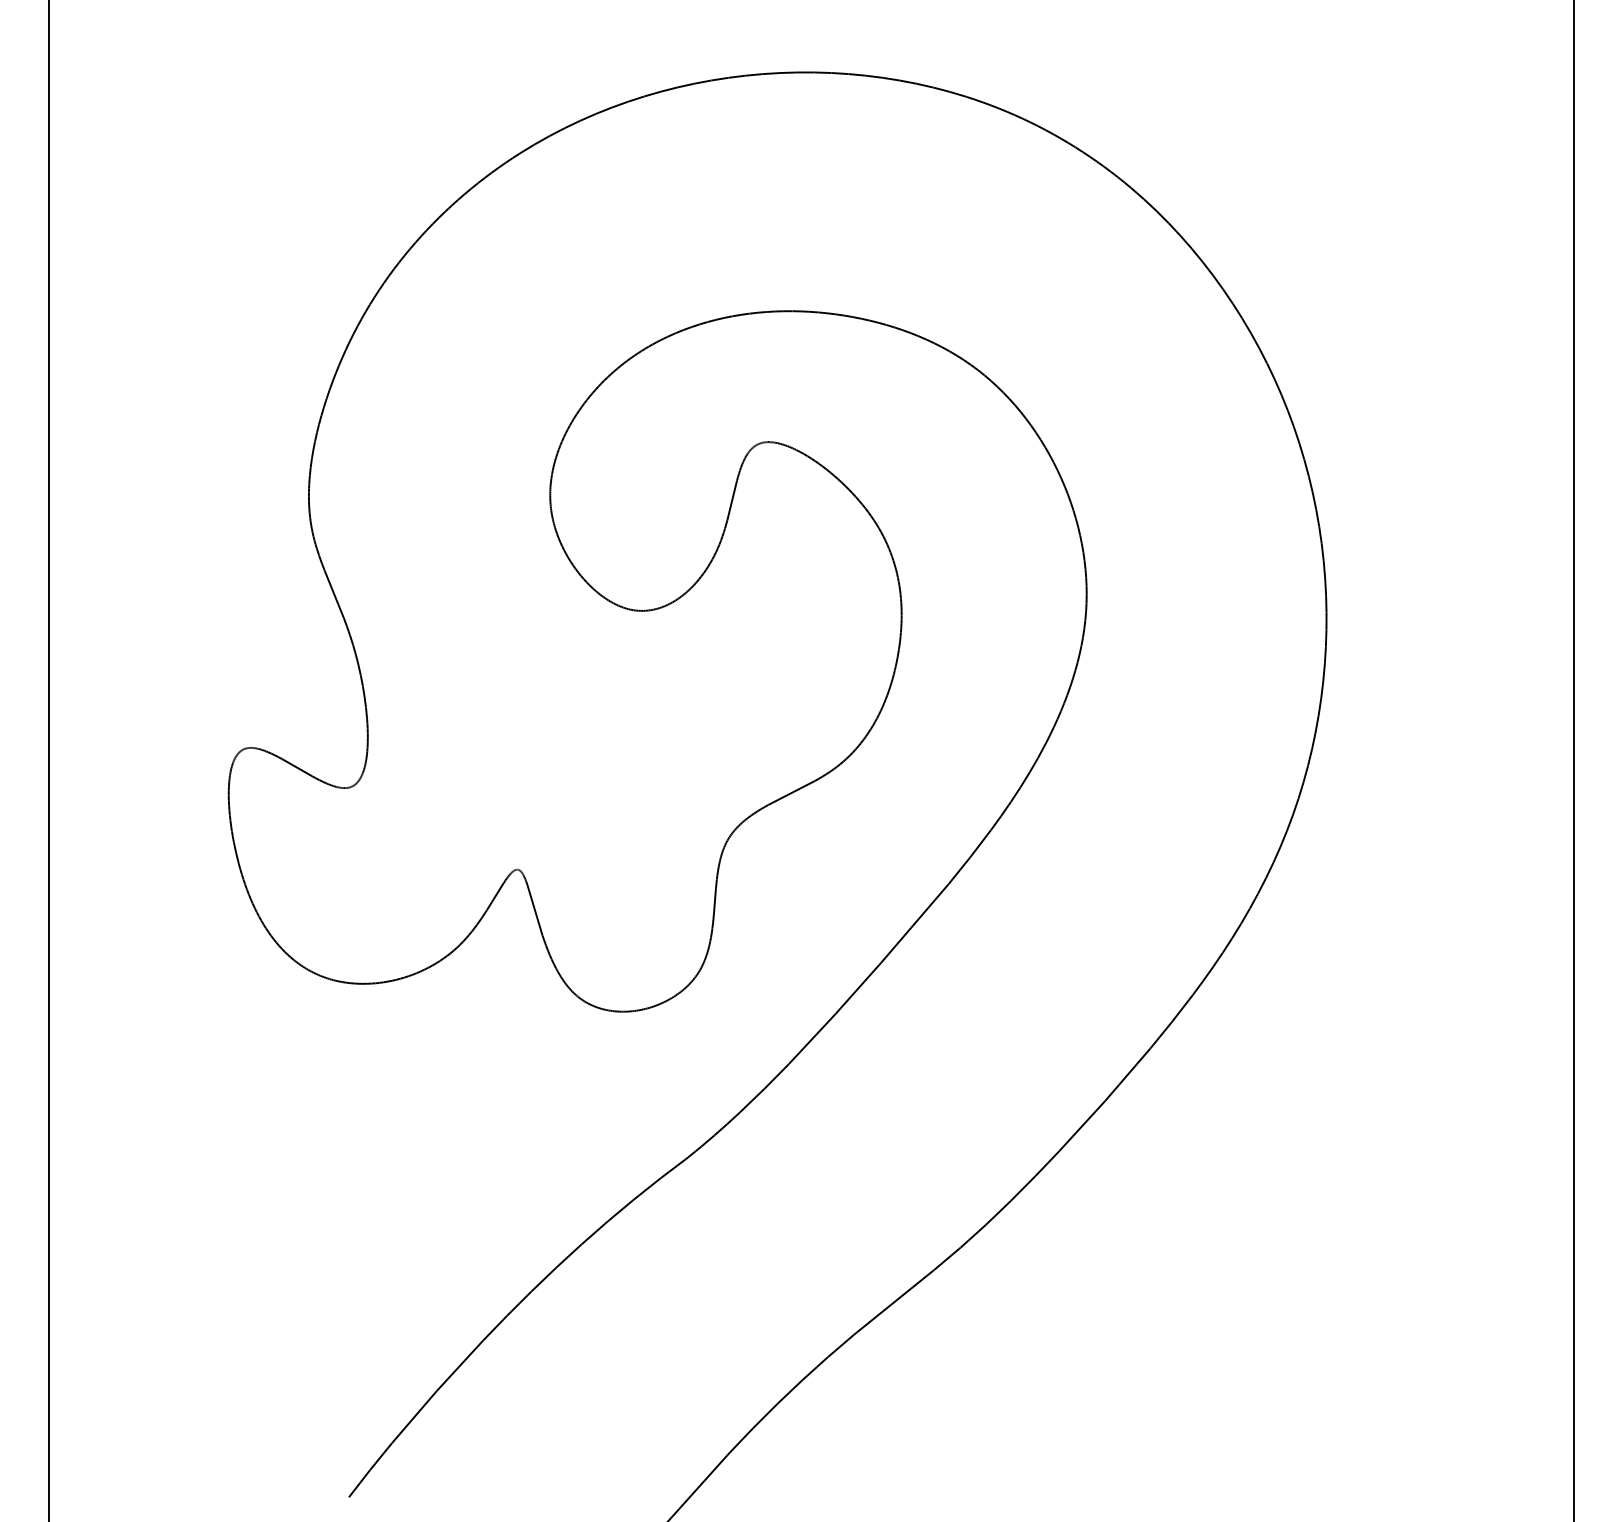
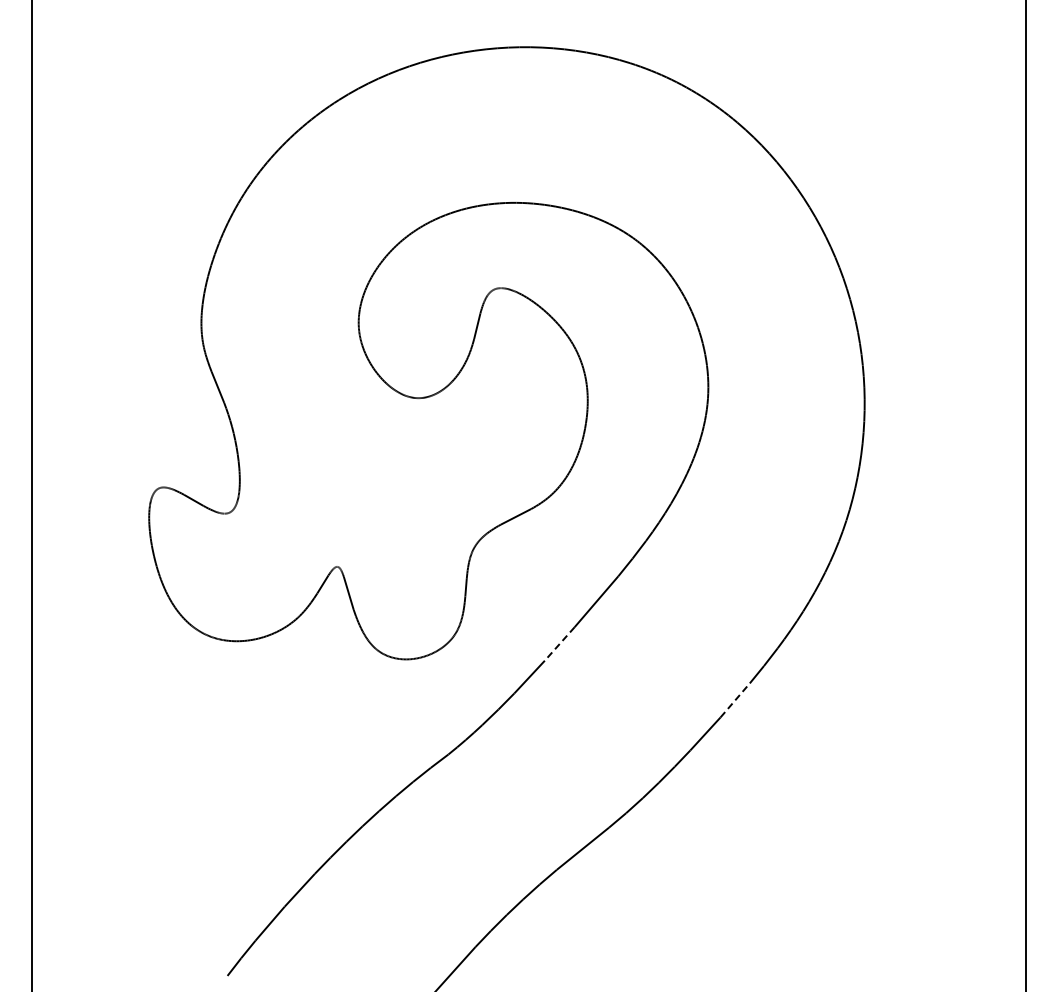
line: (858, 988) -> (559, 644), solid -> dashed
line: (1128, 1074) -> (735, 700), solid -> dashed

